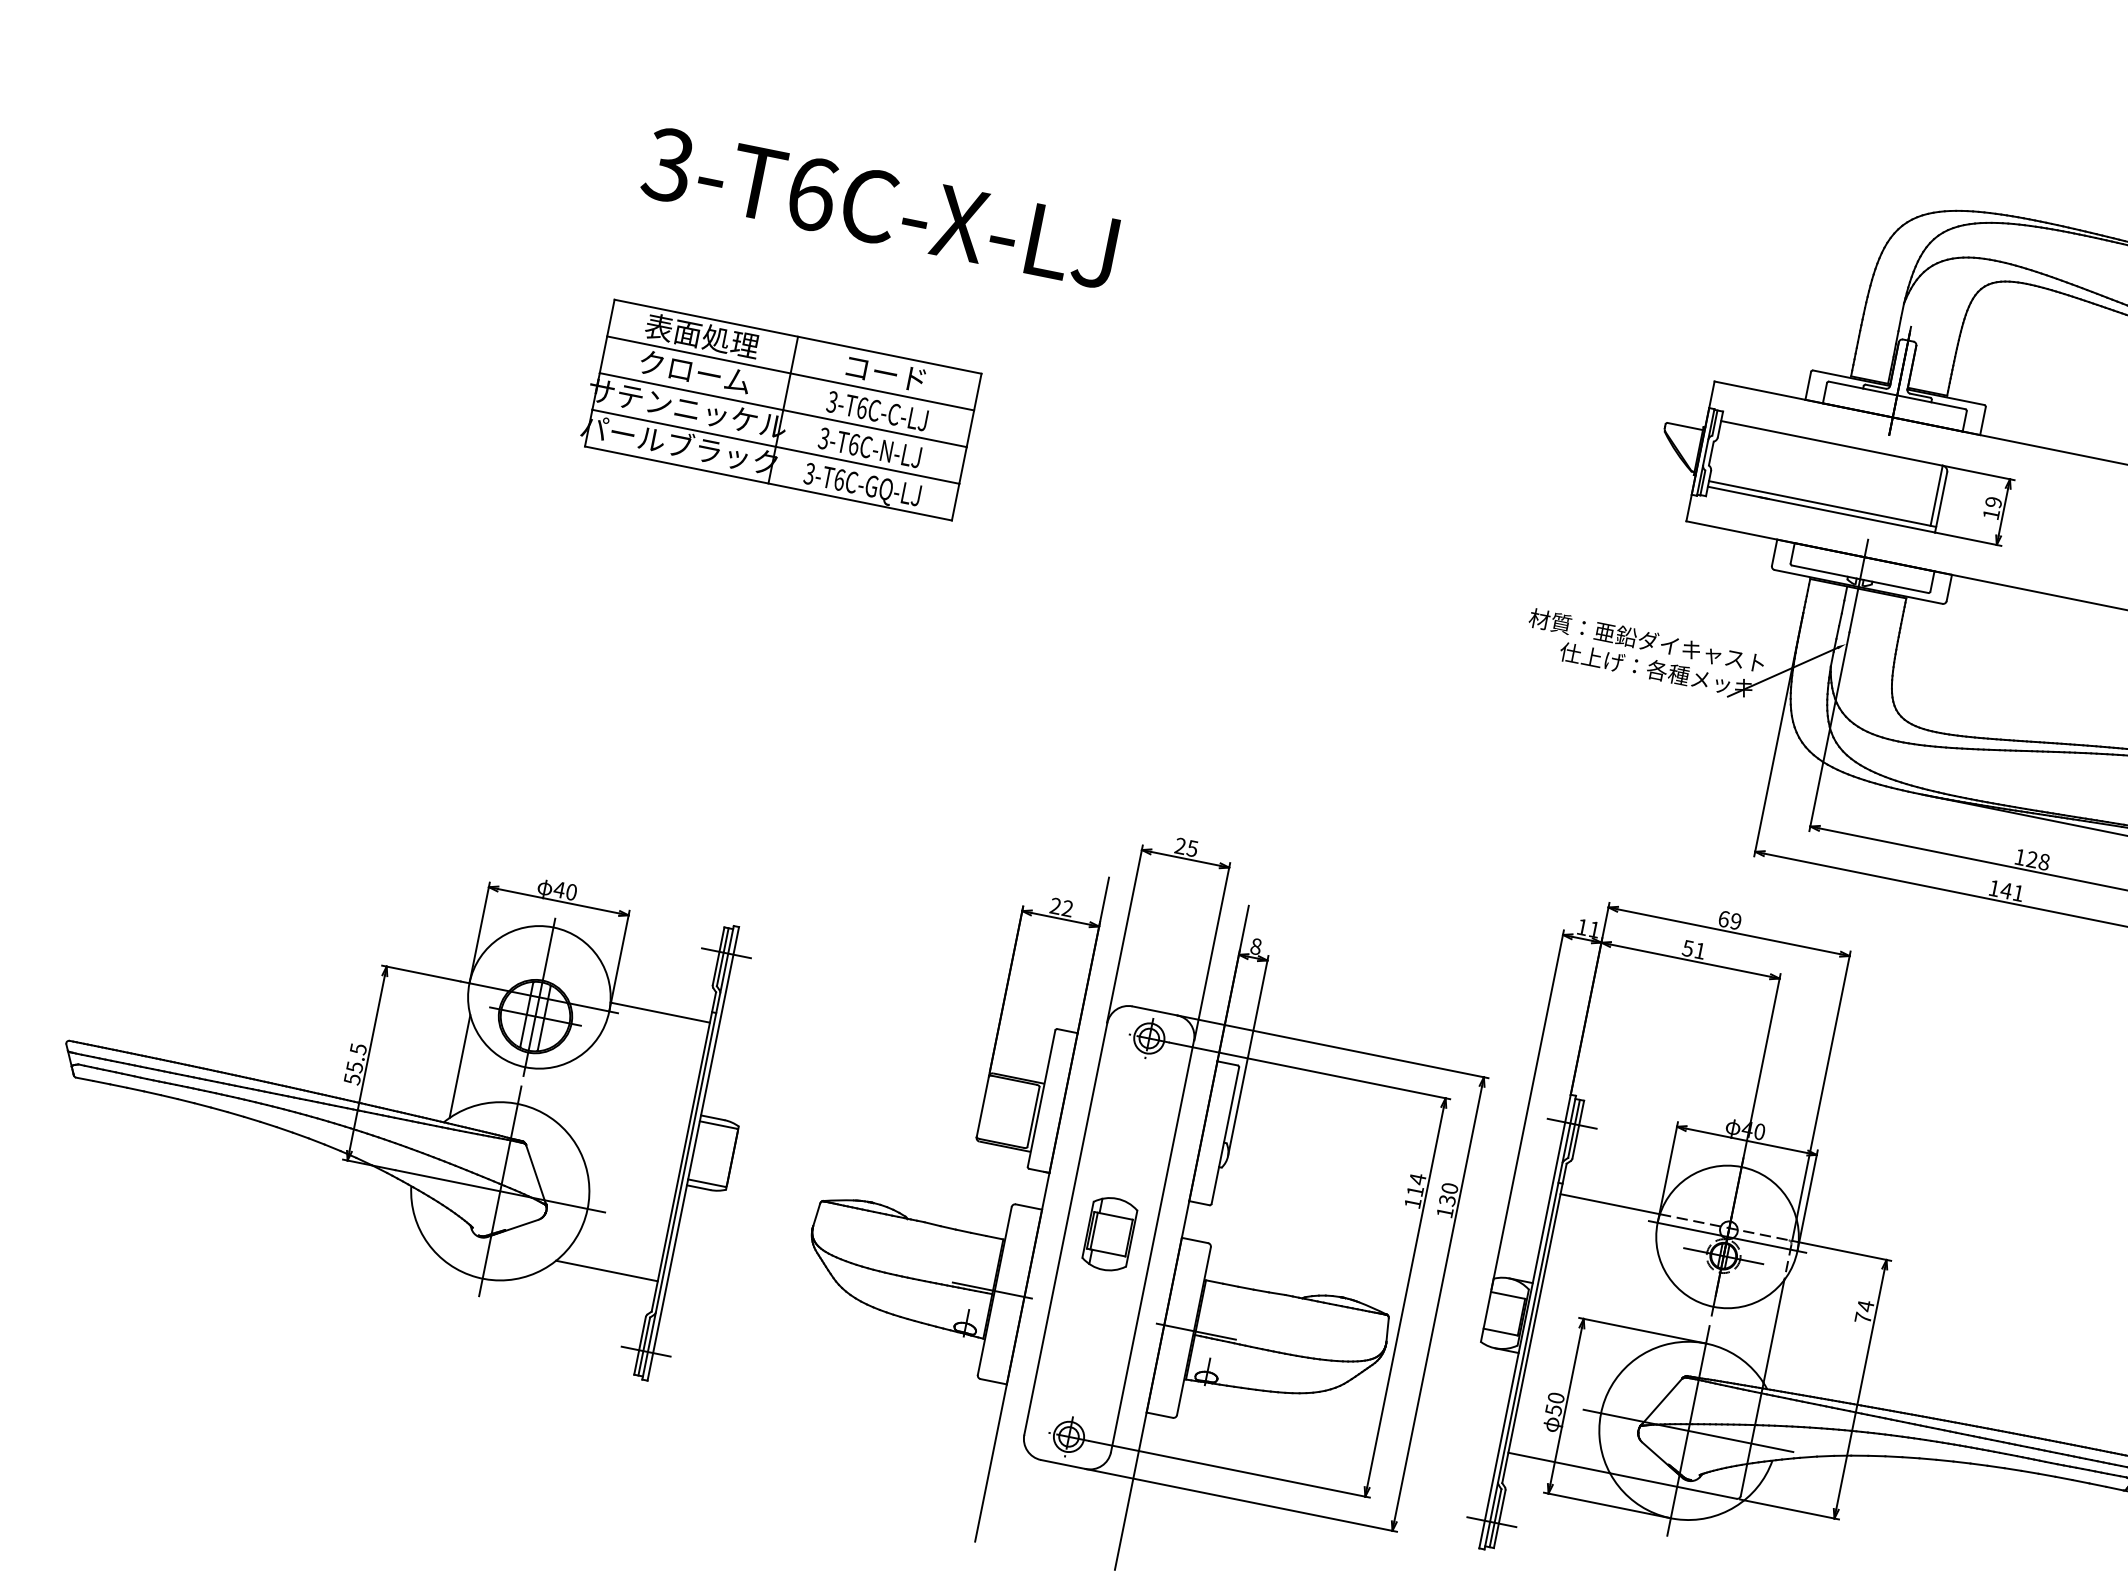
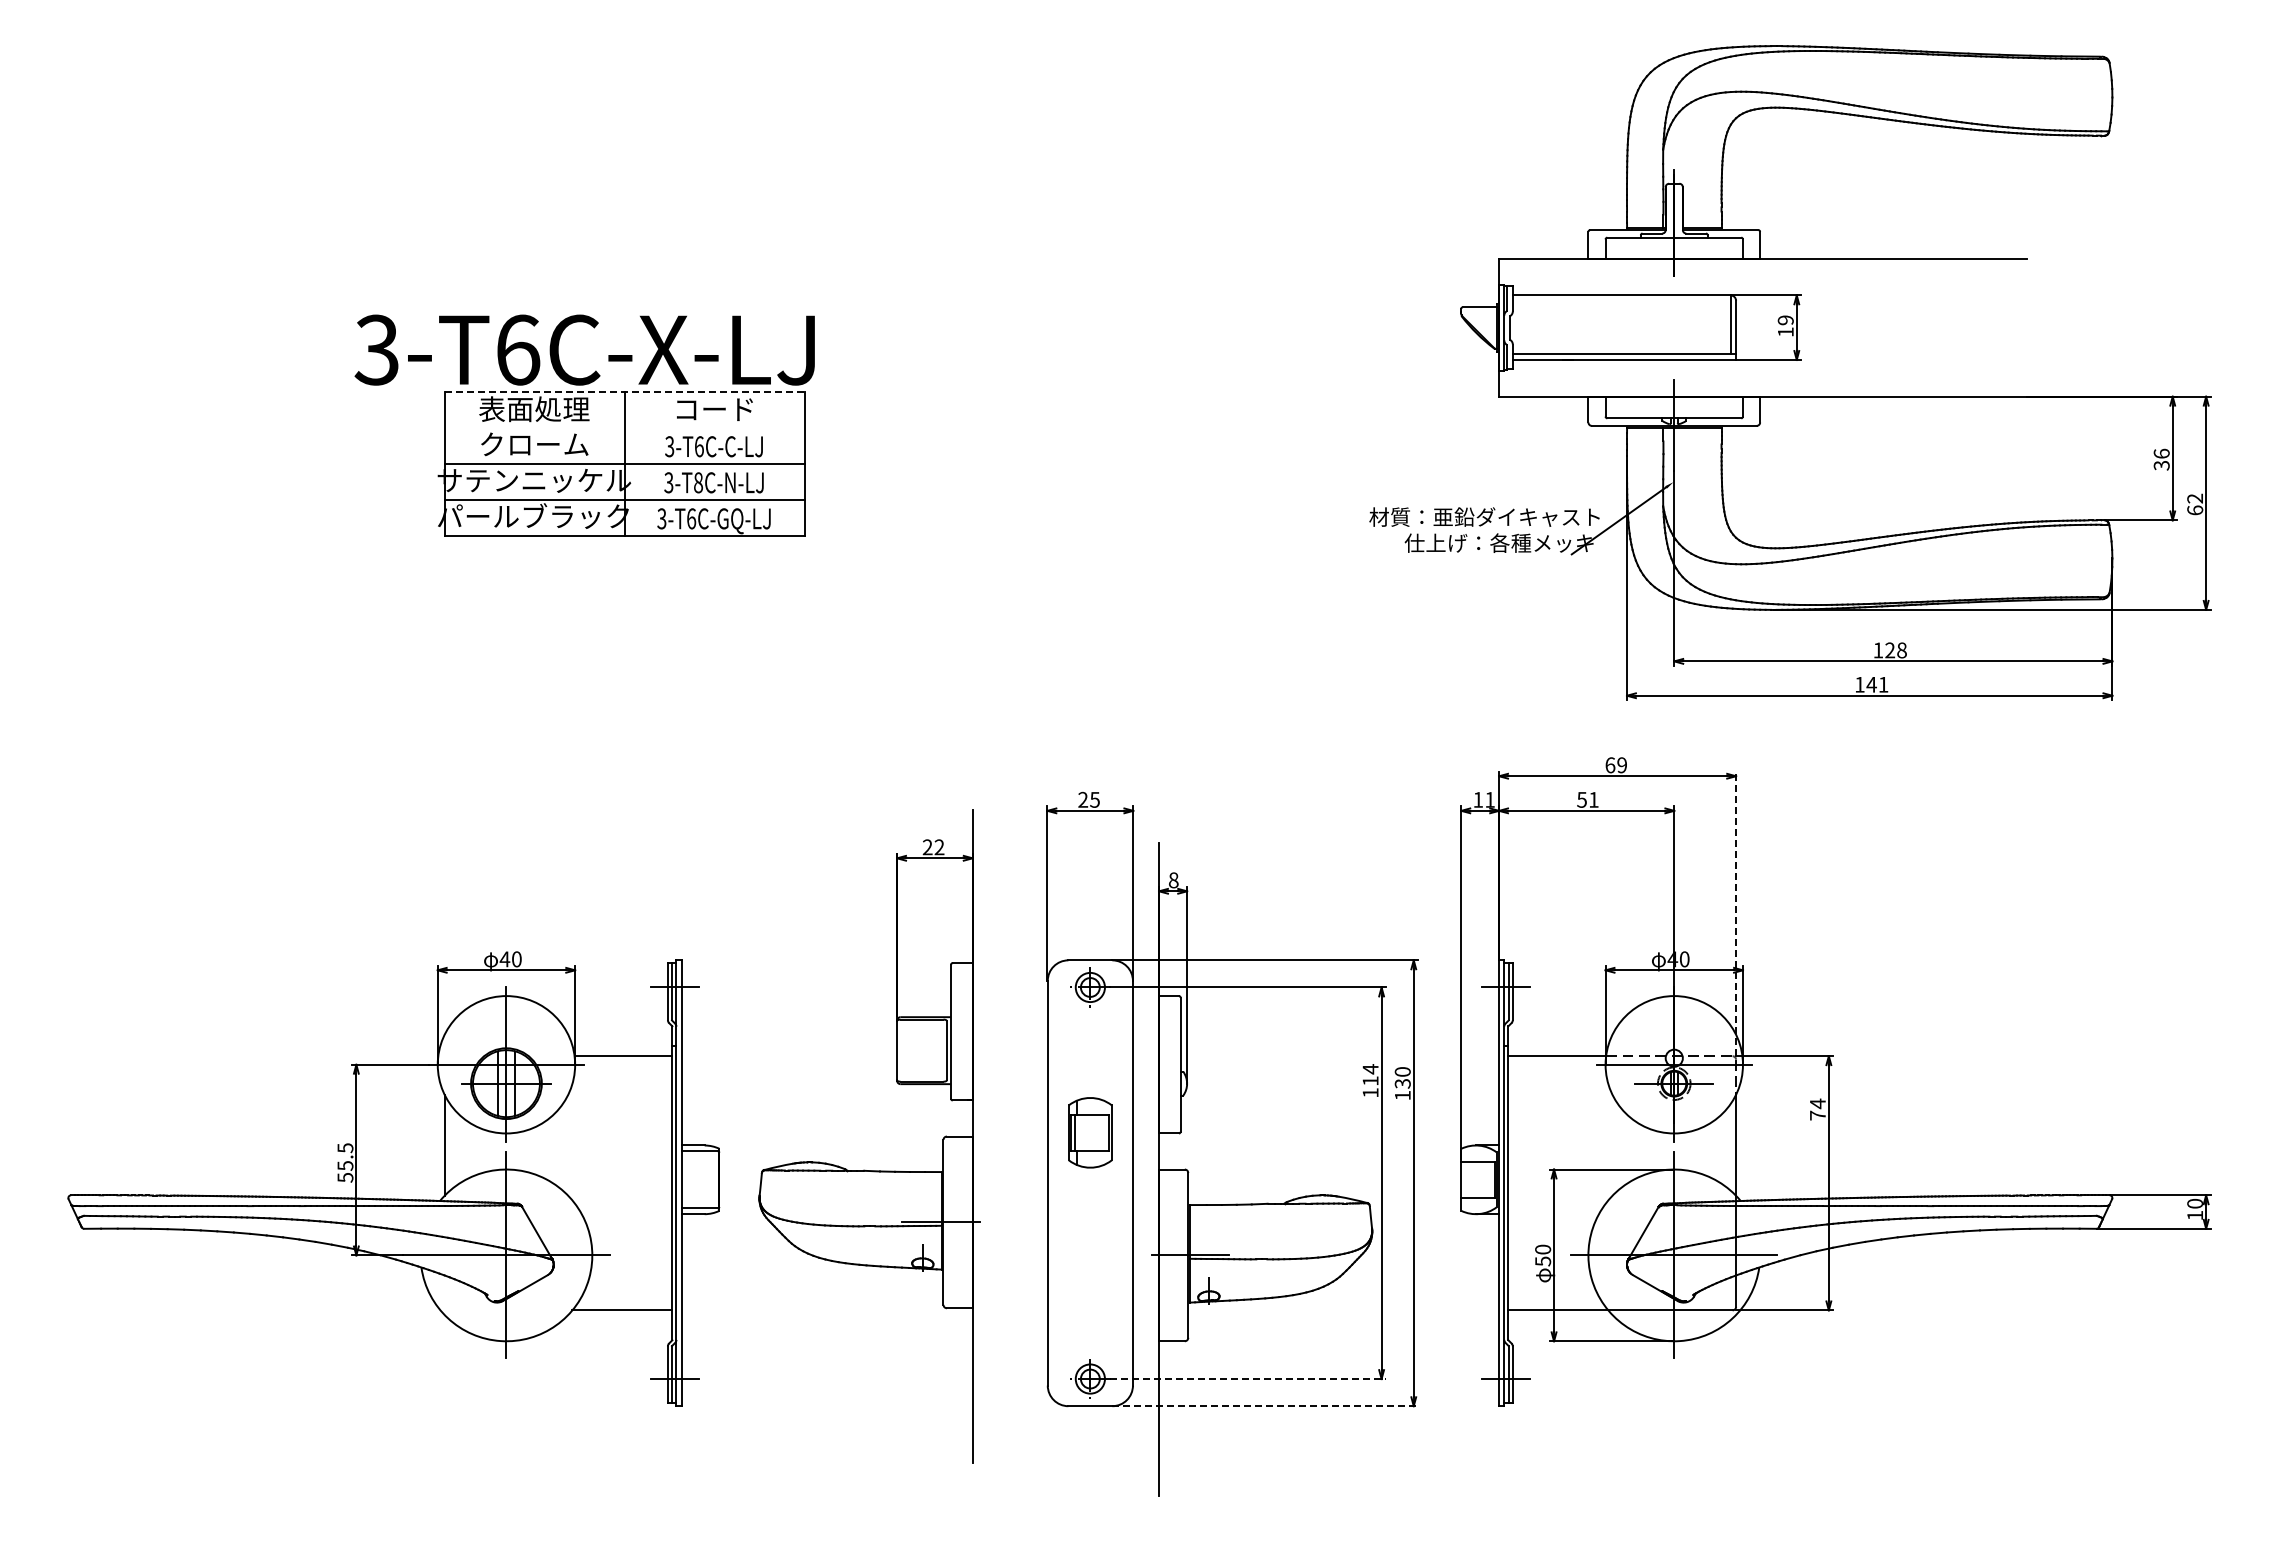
text: (879, 207) -> (584, 349), moved
line: (798, 336) -> (625, 391), solid -> dashed
line: (790, 373) -> (624, 427), removed
text: (854, 444) -> (698, 482), 3-T6C-N-LJ -> 3-T8C-N-LJ
line: (1821, 1095) -> (1736, 913), solid -> dashed
part: (925, 1221) -> (864, 1169), moved
part: (1110, 1233) -> (1090, 1132), moved
line: (1229, 1469) -> (1248, 1379), solid -> dashed
line: (1241, 1500) -> (1265, 1406), solid -> dashed

